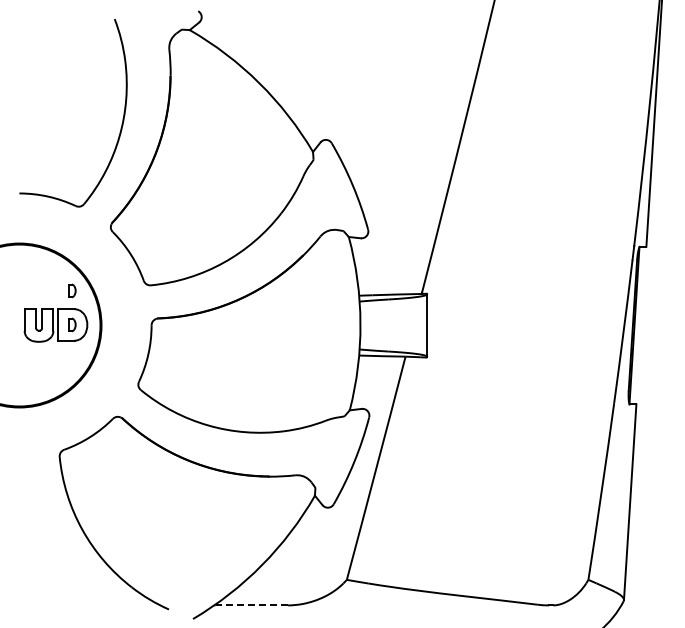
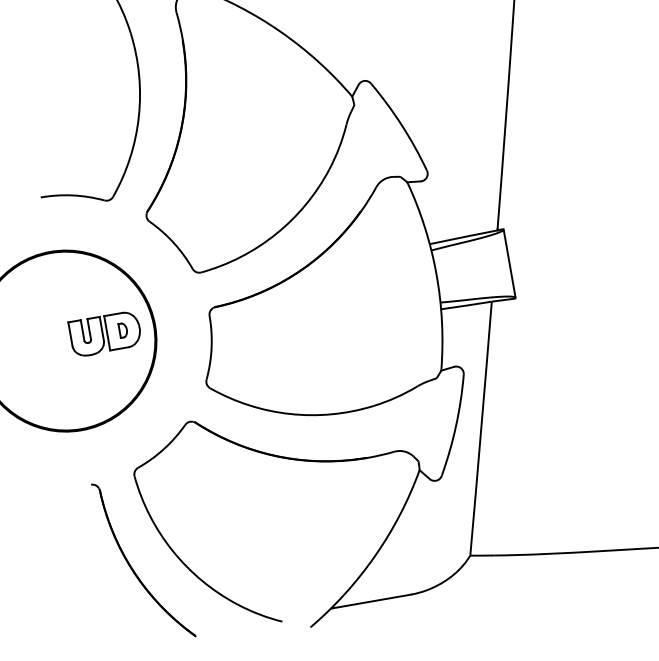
part: (72, 290) -> (116, 292), removed
part: (43, 537) -> (132, 567), added
line: (251, 605) -> (371, 601), dashed -> solid

